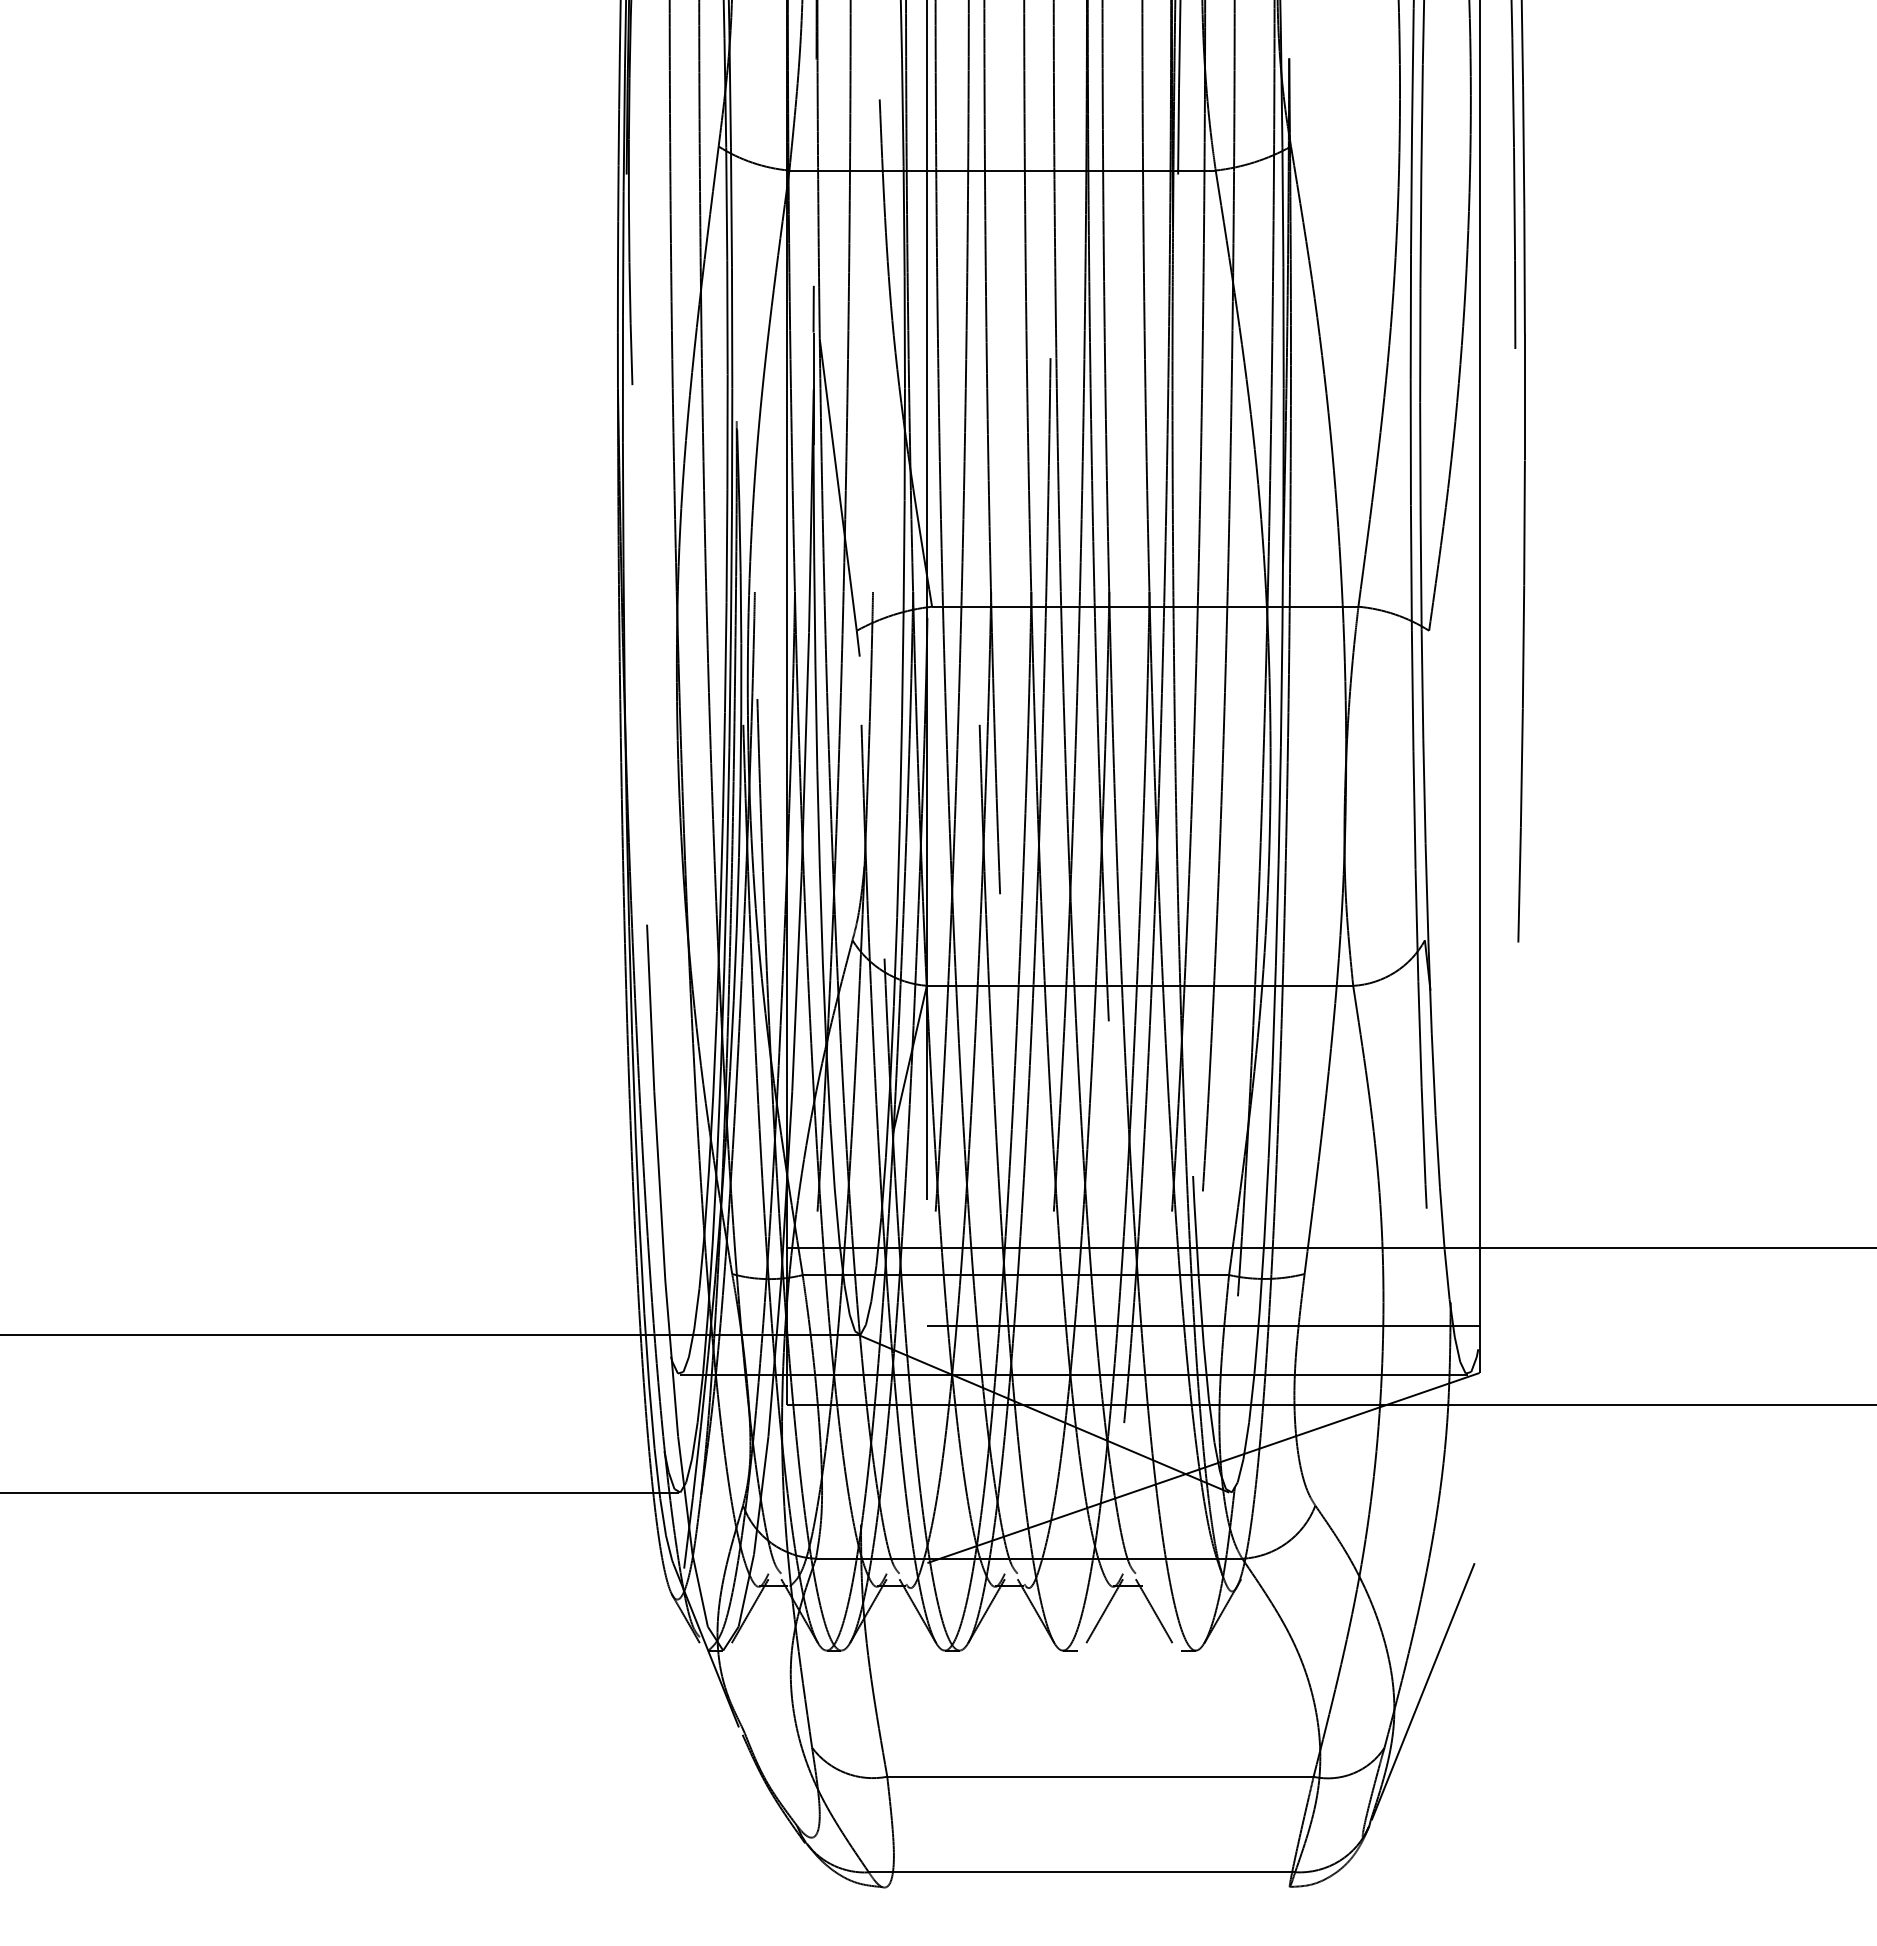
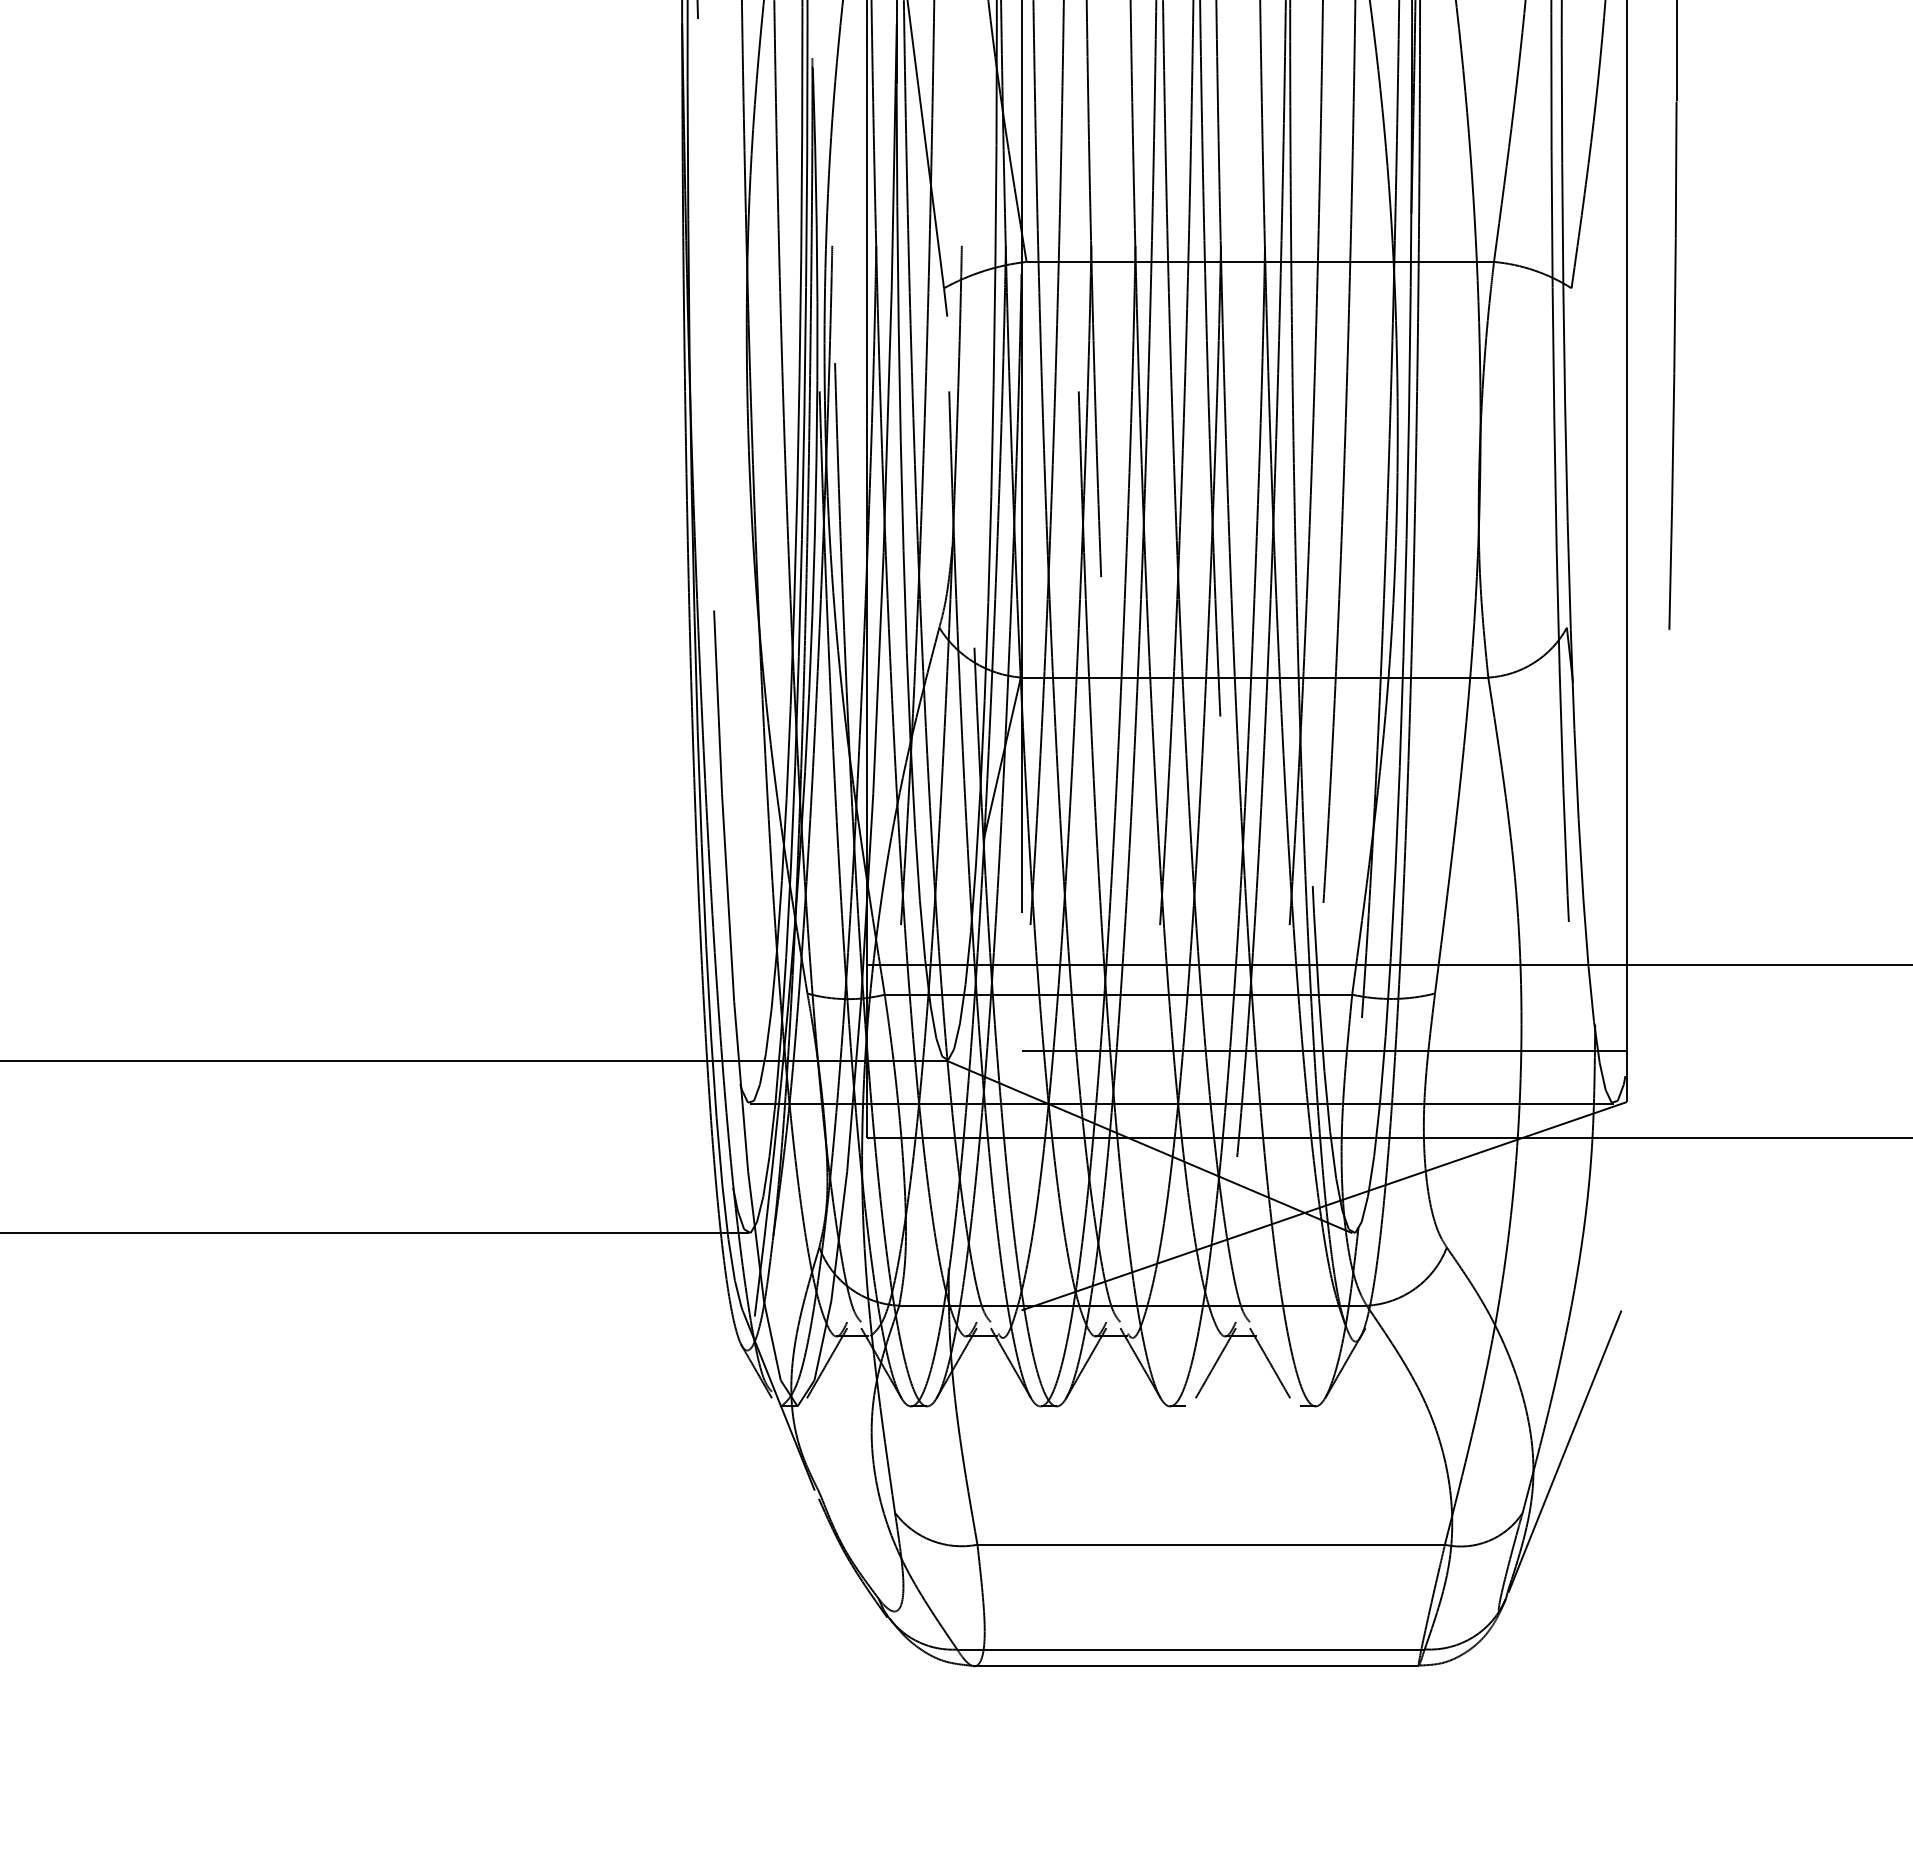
line: (1086, 1887) -> (1195, 1666), added

